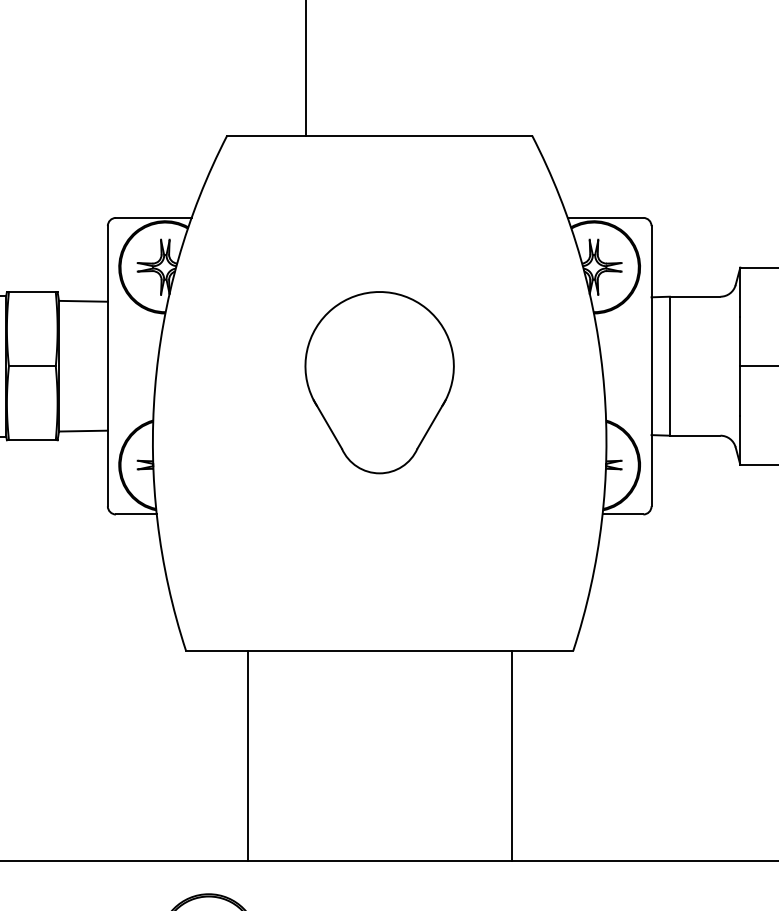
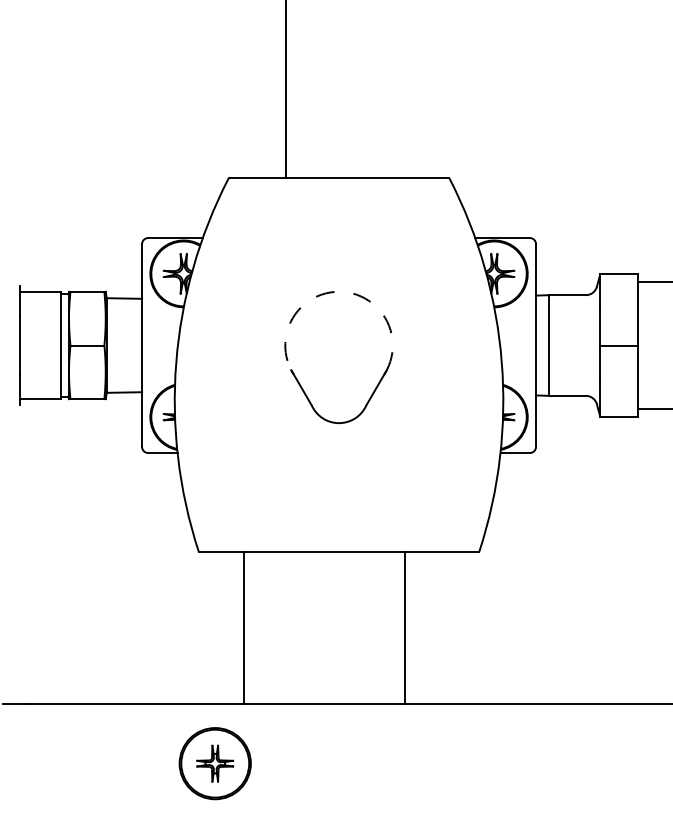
arc: (380, 291) -> (339, 291), solid -> dashed
line: (511, 755) -> (404, 627), moved

